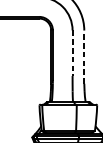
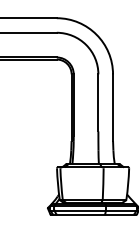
line: (72, 52) -> (98, 102), dashed -> solid
line: (84, 56) -> (113, 107), dashed -> solid

